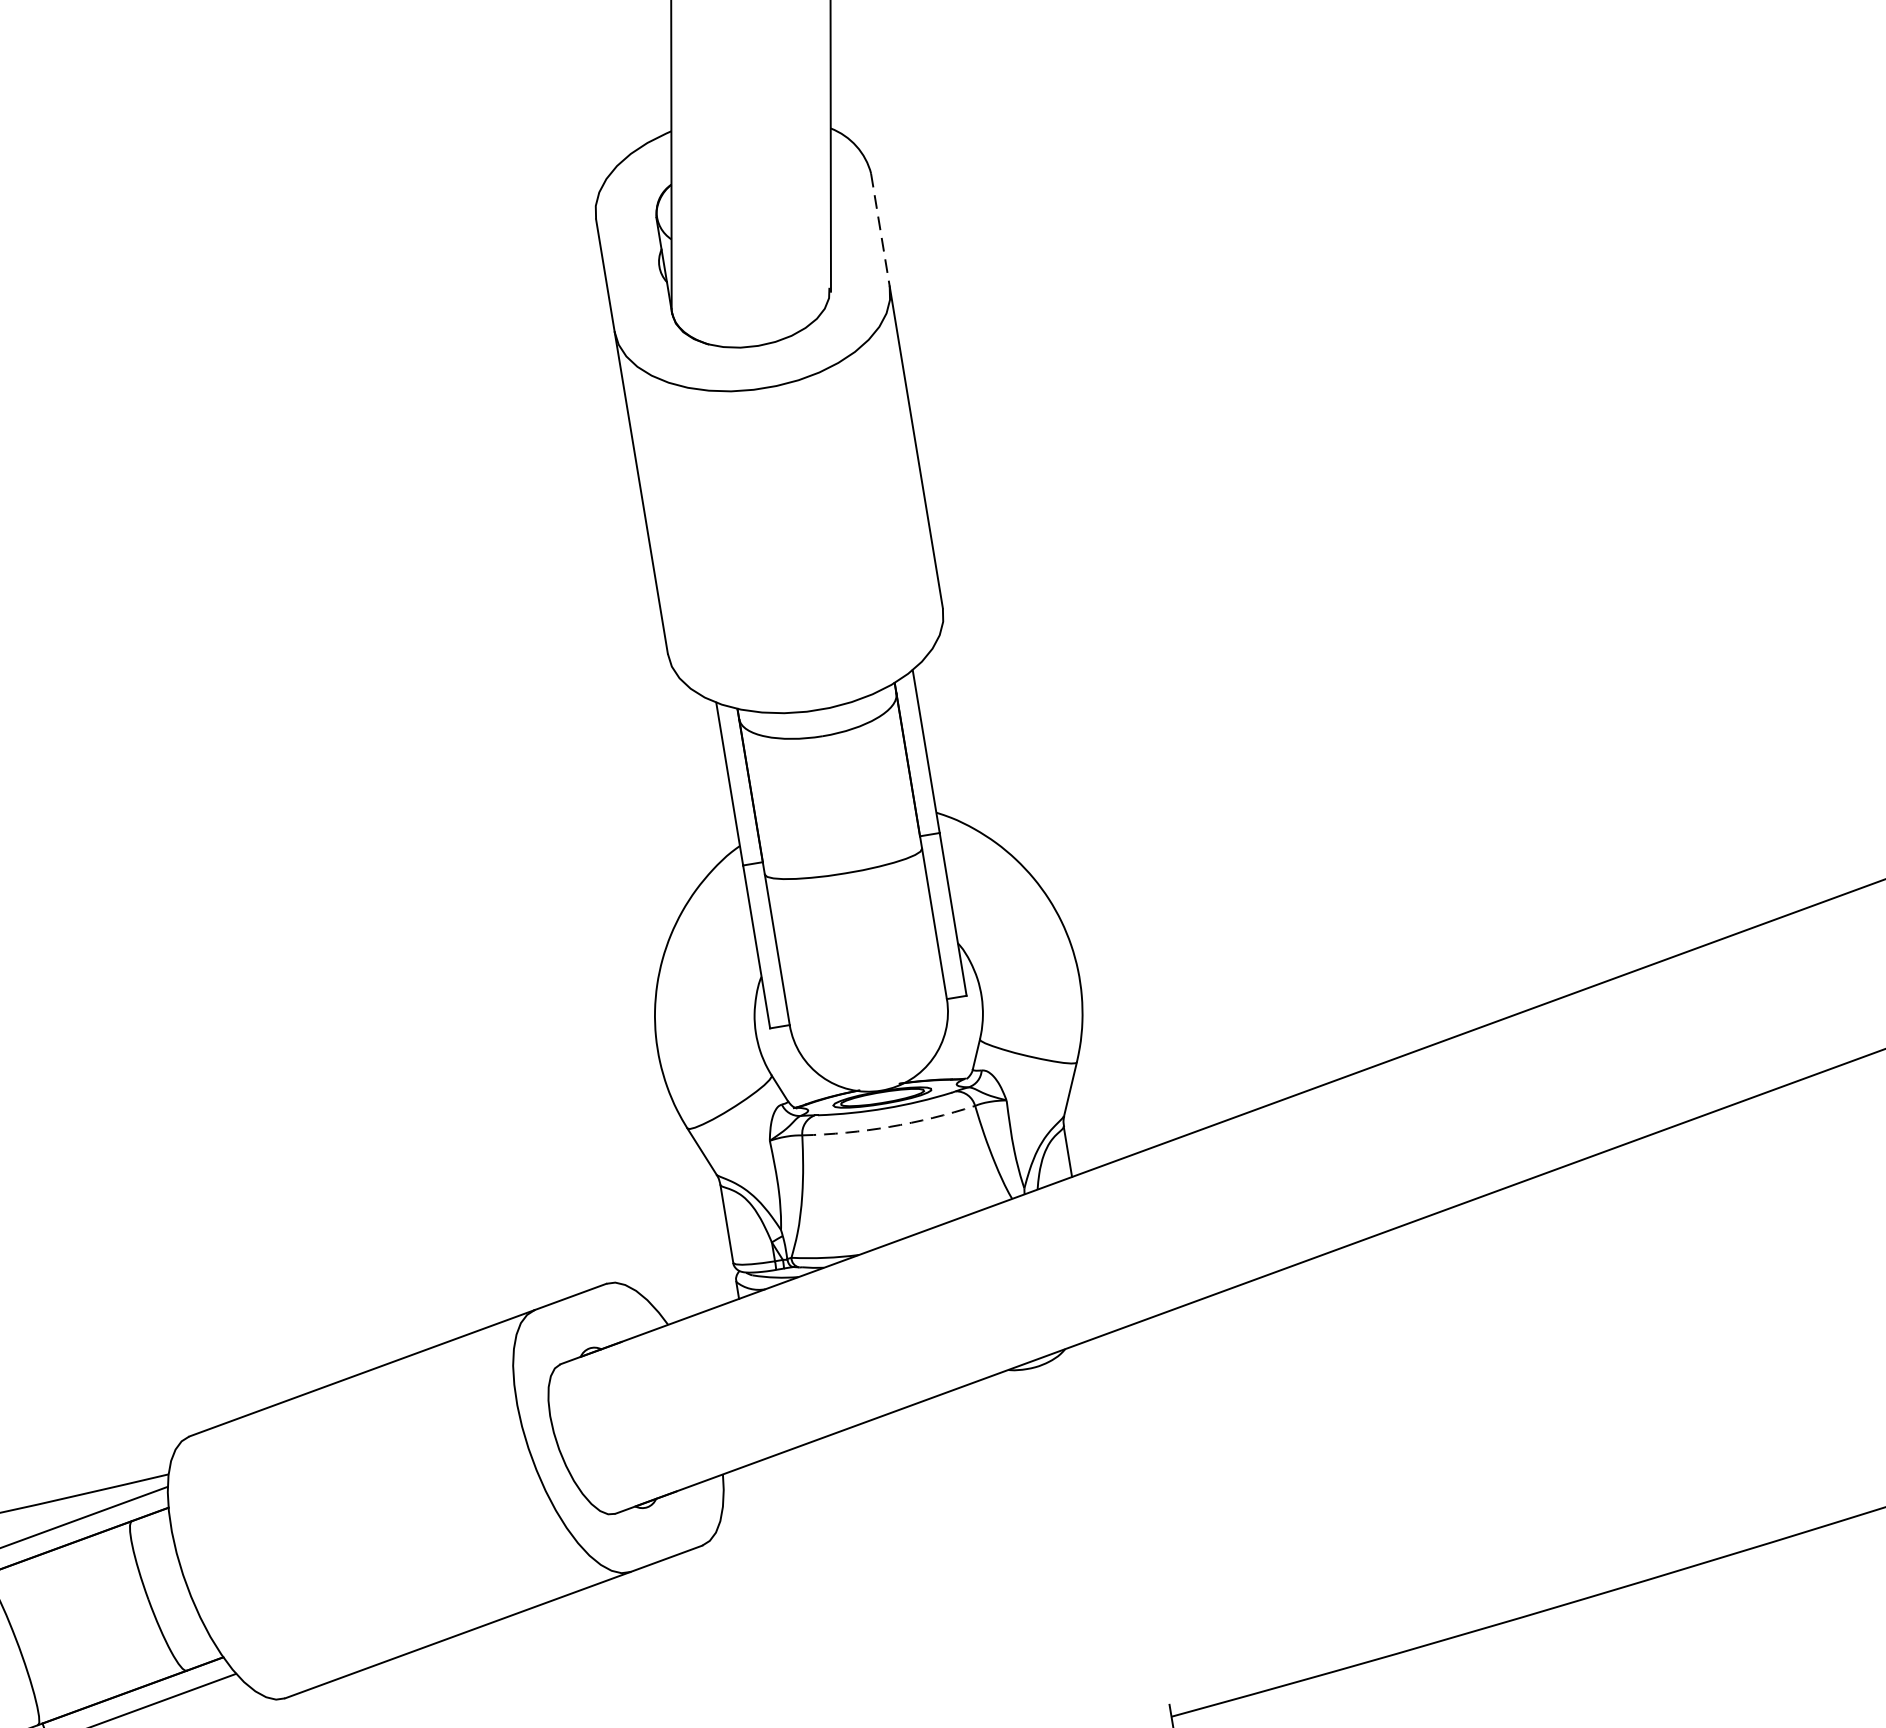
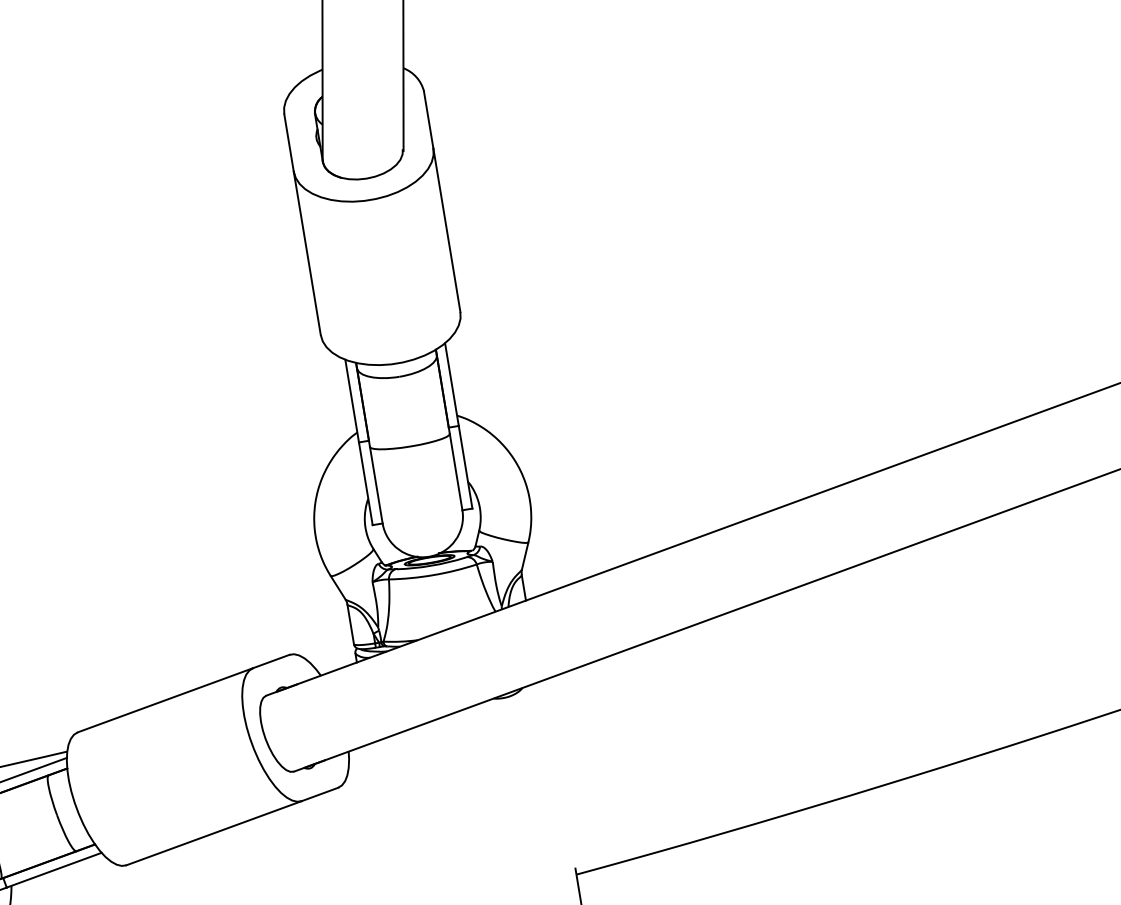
line: (880, 231) -> (428, 120), dashed -> solid
arc: (889, 1127) -> (433, 575), dashed -> solid

